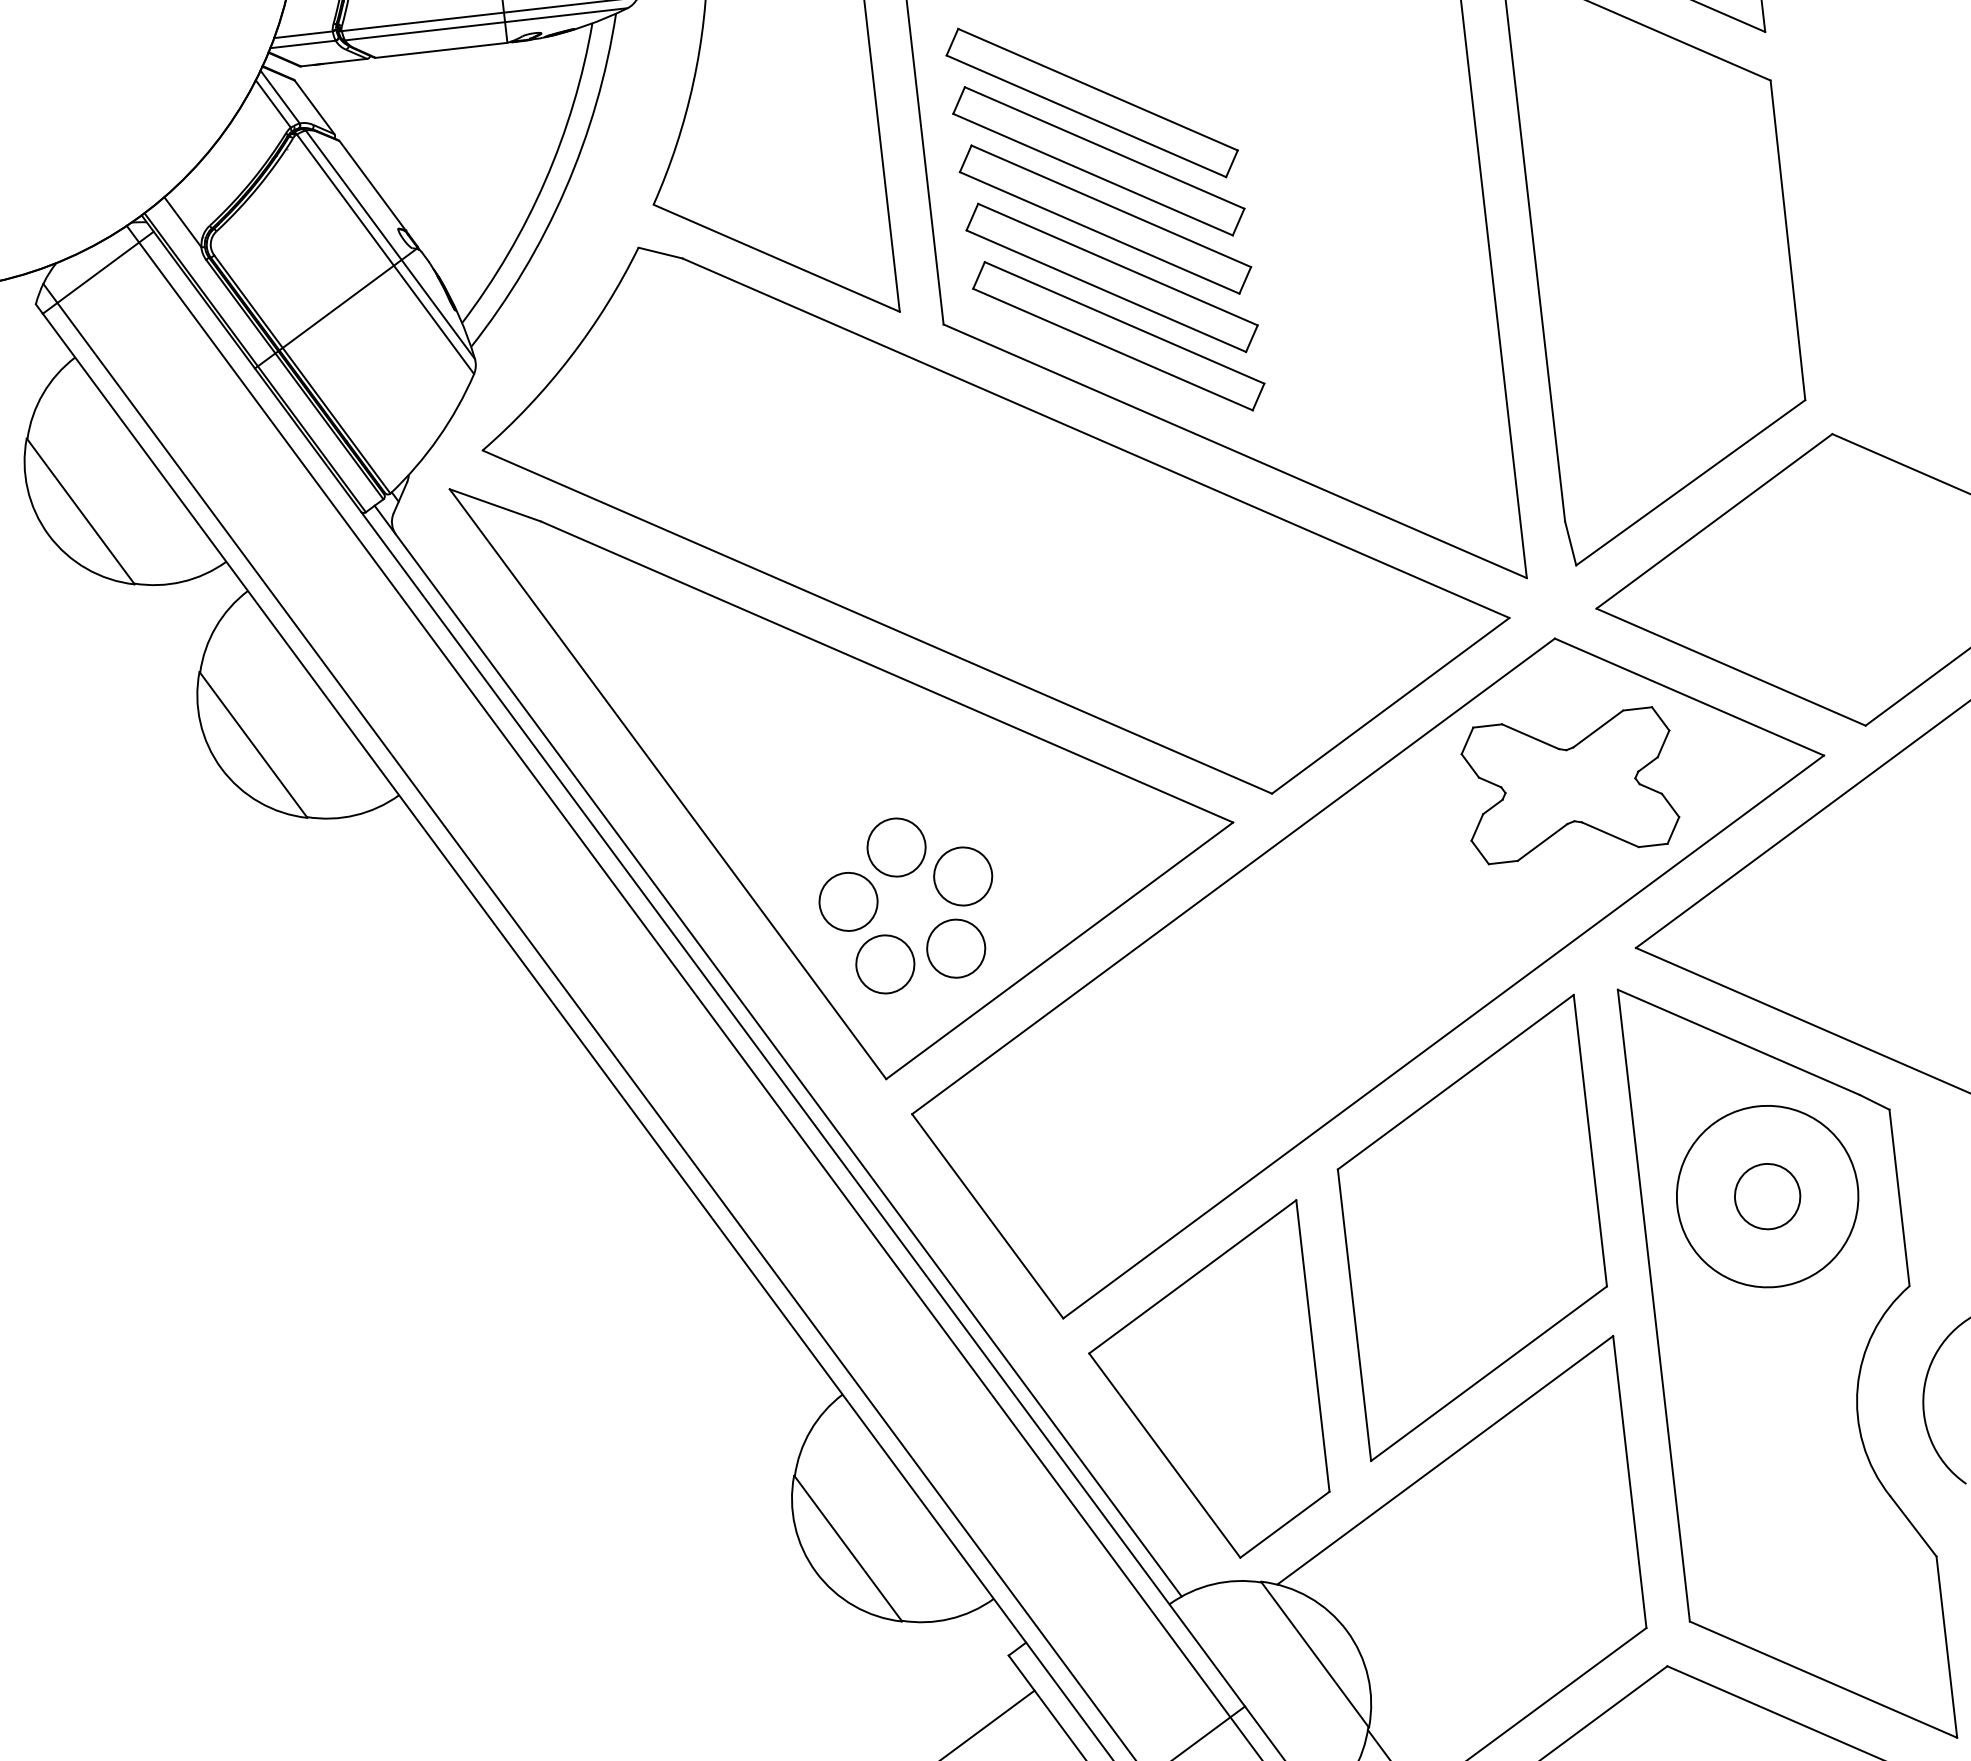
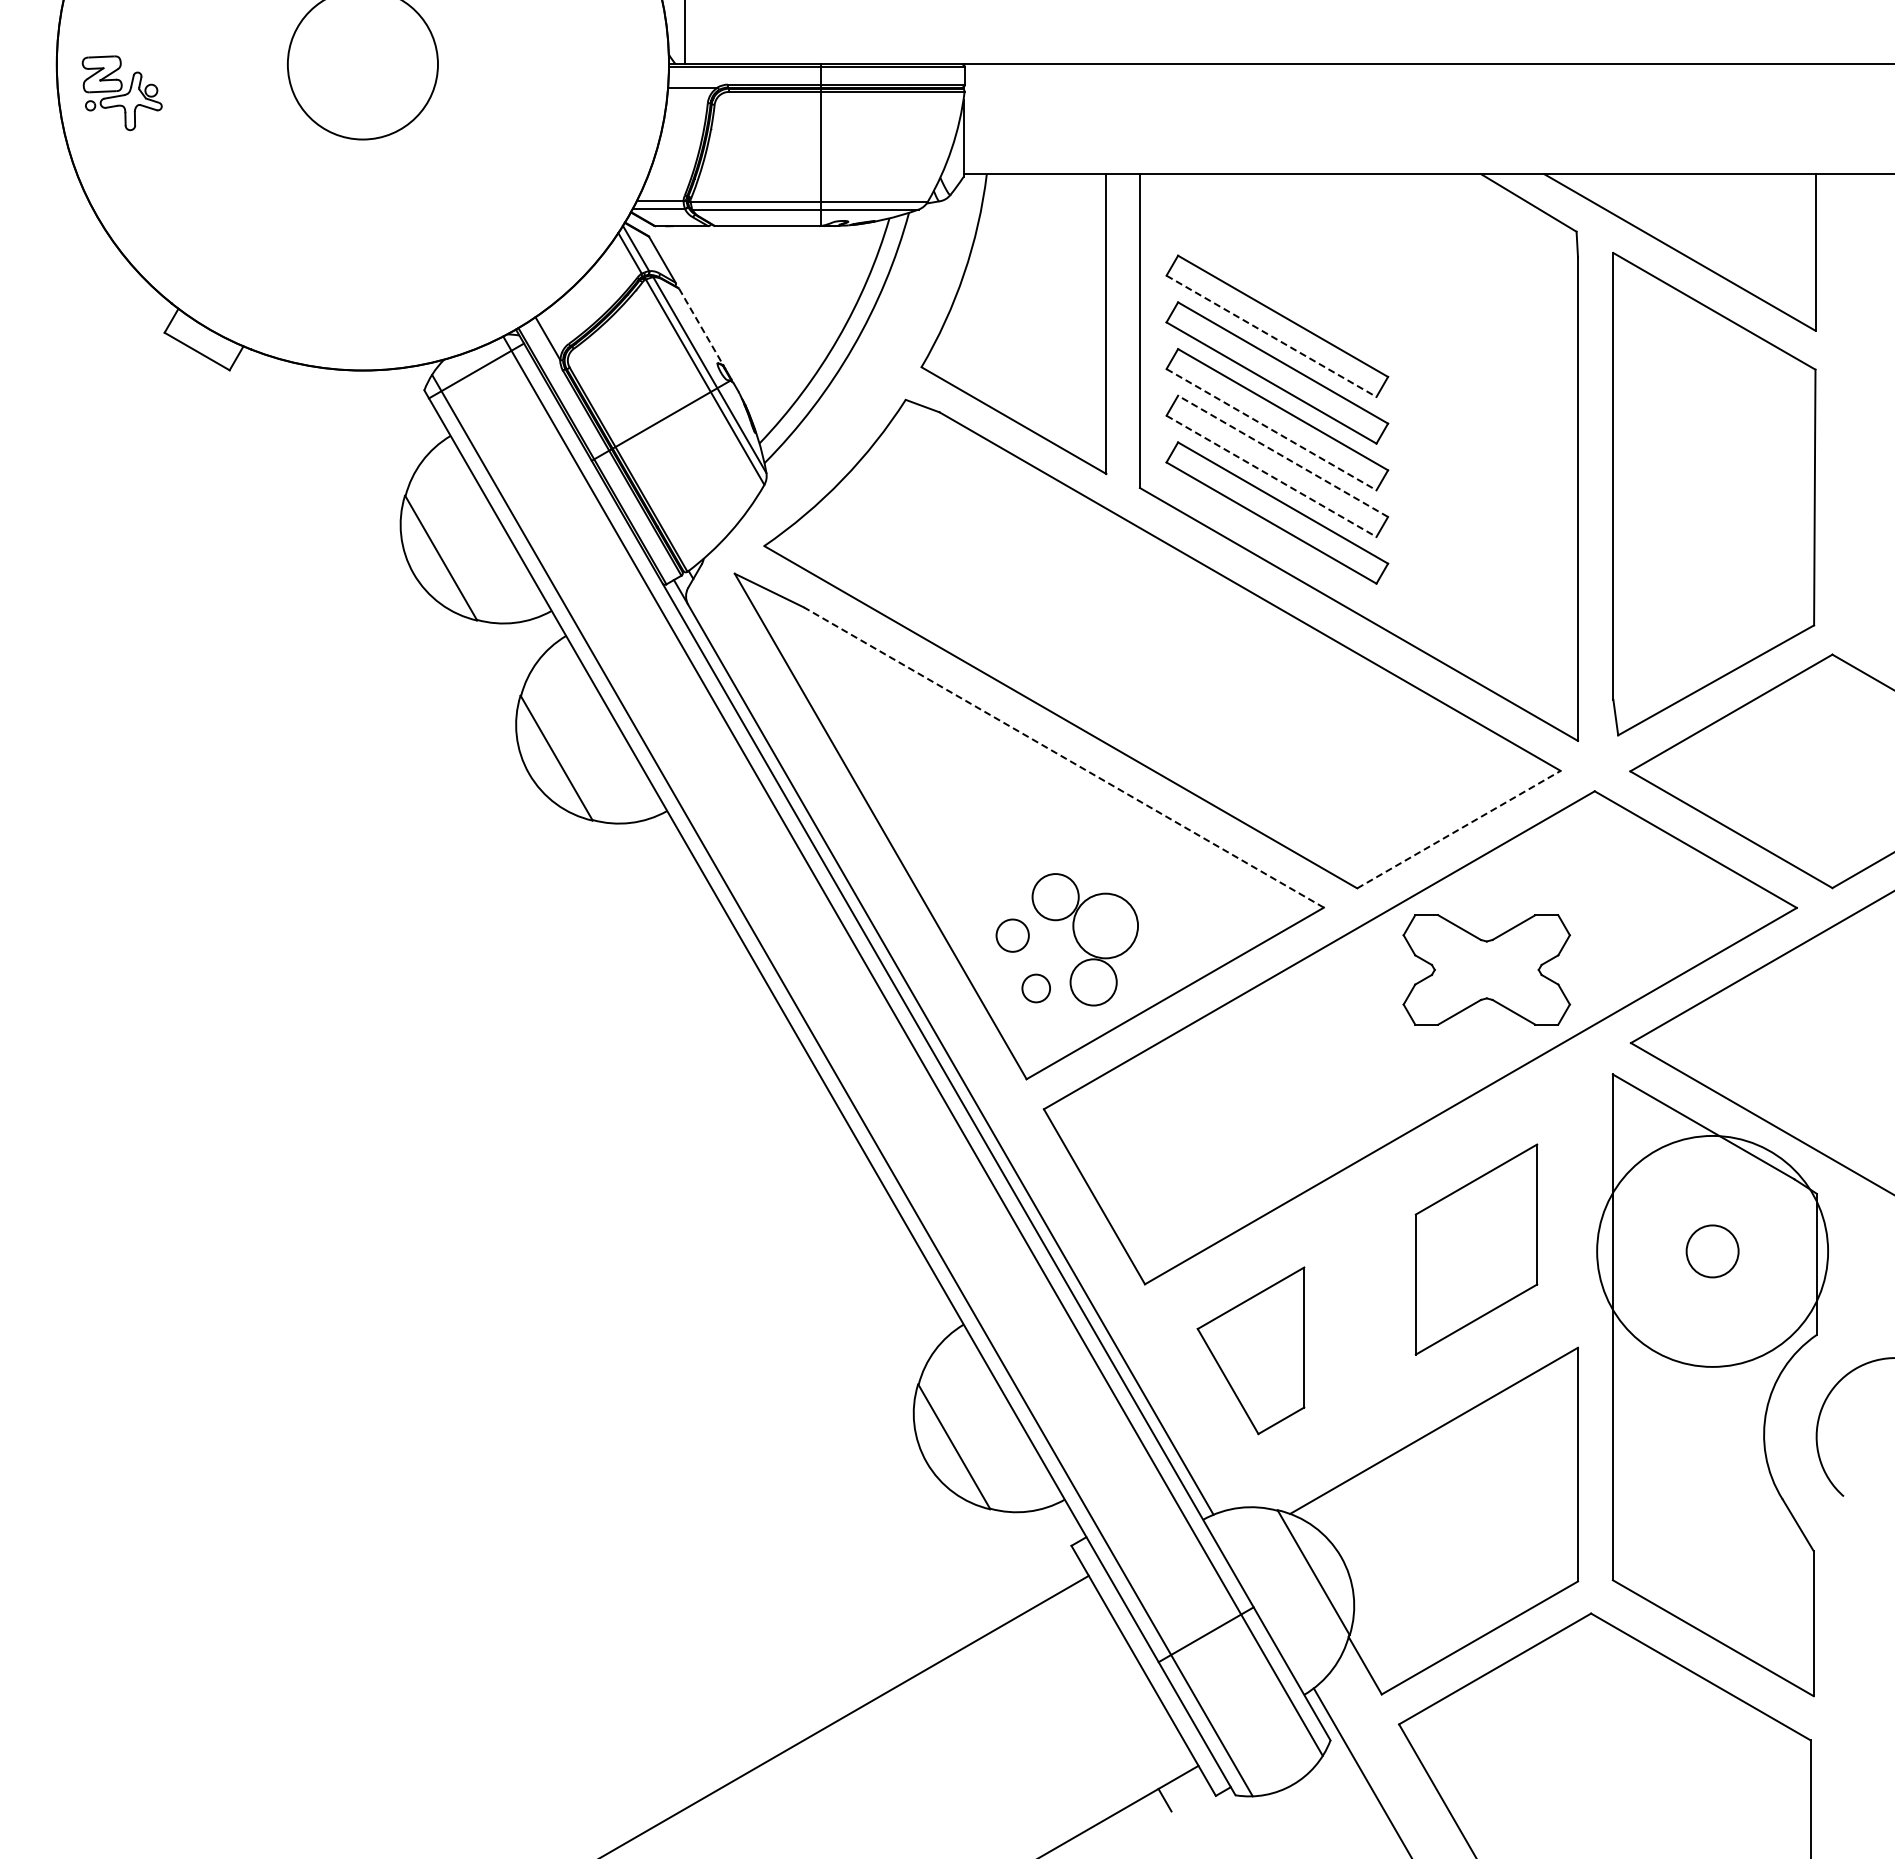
line: (1086, 116) -> (1271, 336), solid -> dashed
line: (373, 186) -> (701, 327), solid -> dashed
line: (1099, 232) -> (1271, 429), solid -> dashed
line: (1117, 264) -> (1282, 456), solid -> dashed
line: (1106, 291) -> (1271, 476), solid -> dashed
line: (886, 672) -> (1063, 757), solid -> dashed
line: (1391, 705) -> (1459, 829), solid -> dashed
part: (1570, 785) -> (1486, 969), moved
circle: (962, 875) -> (1105, 925), size x1.4
circle: (848, 901) -> (1012, 935), size x0.7
circle: (885, 964) -> (1036, 988), size x0.6
circle: (1767, 1196) -> (1712, 1251), size x1.6
part: (1472, 1227) -> (1476, 1249), size x0.6
part: (1204, 1386) -> (1250, 1350), size x0.6

